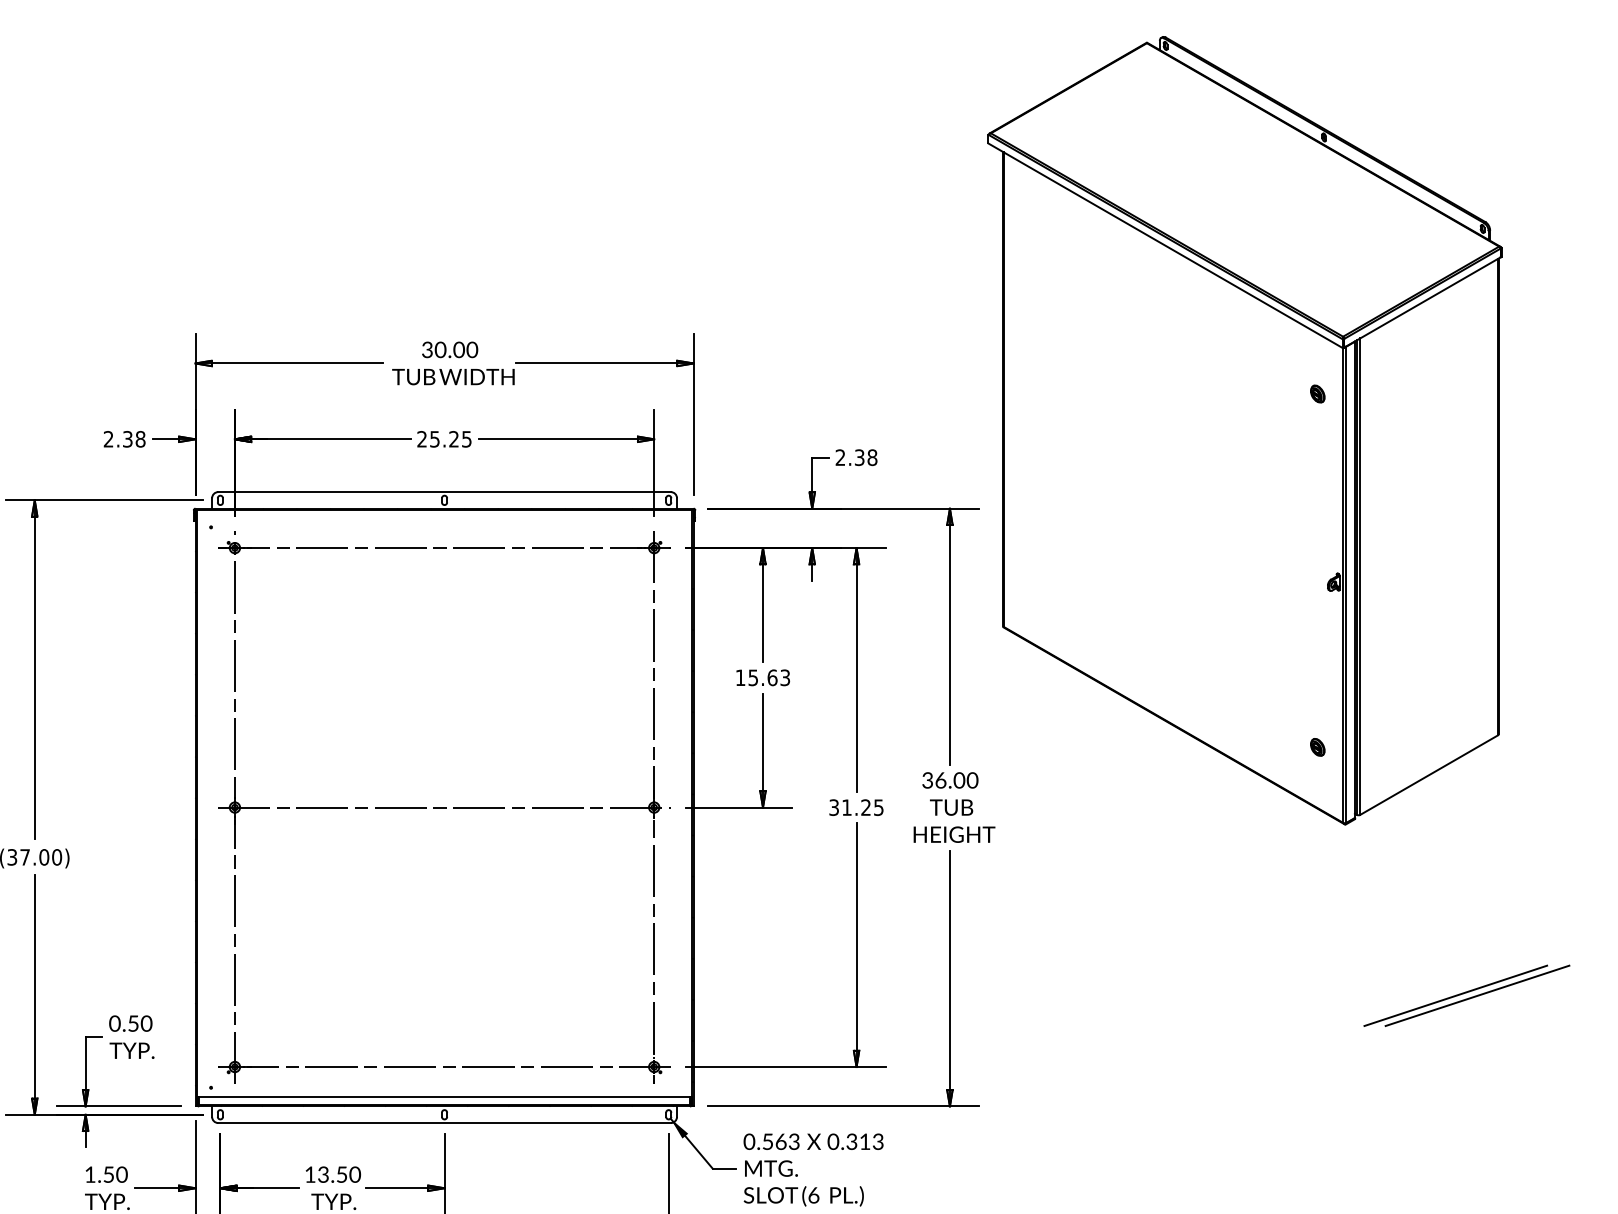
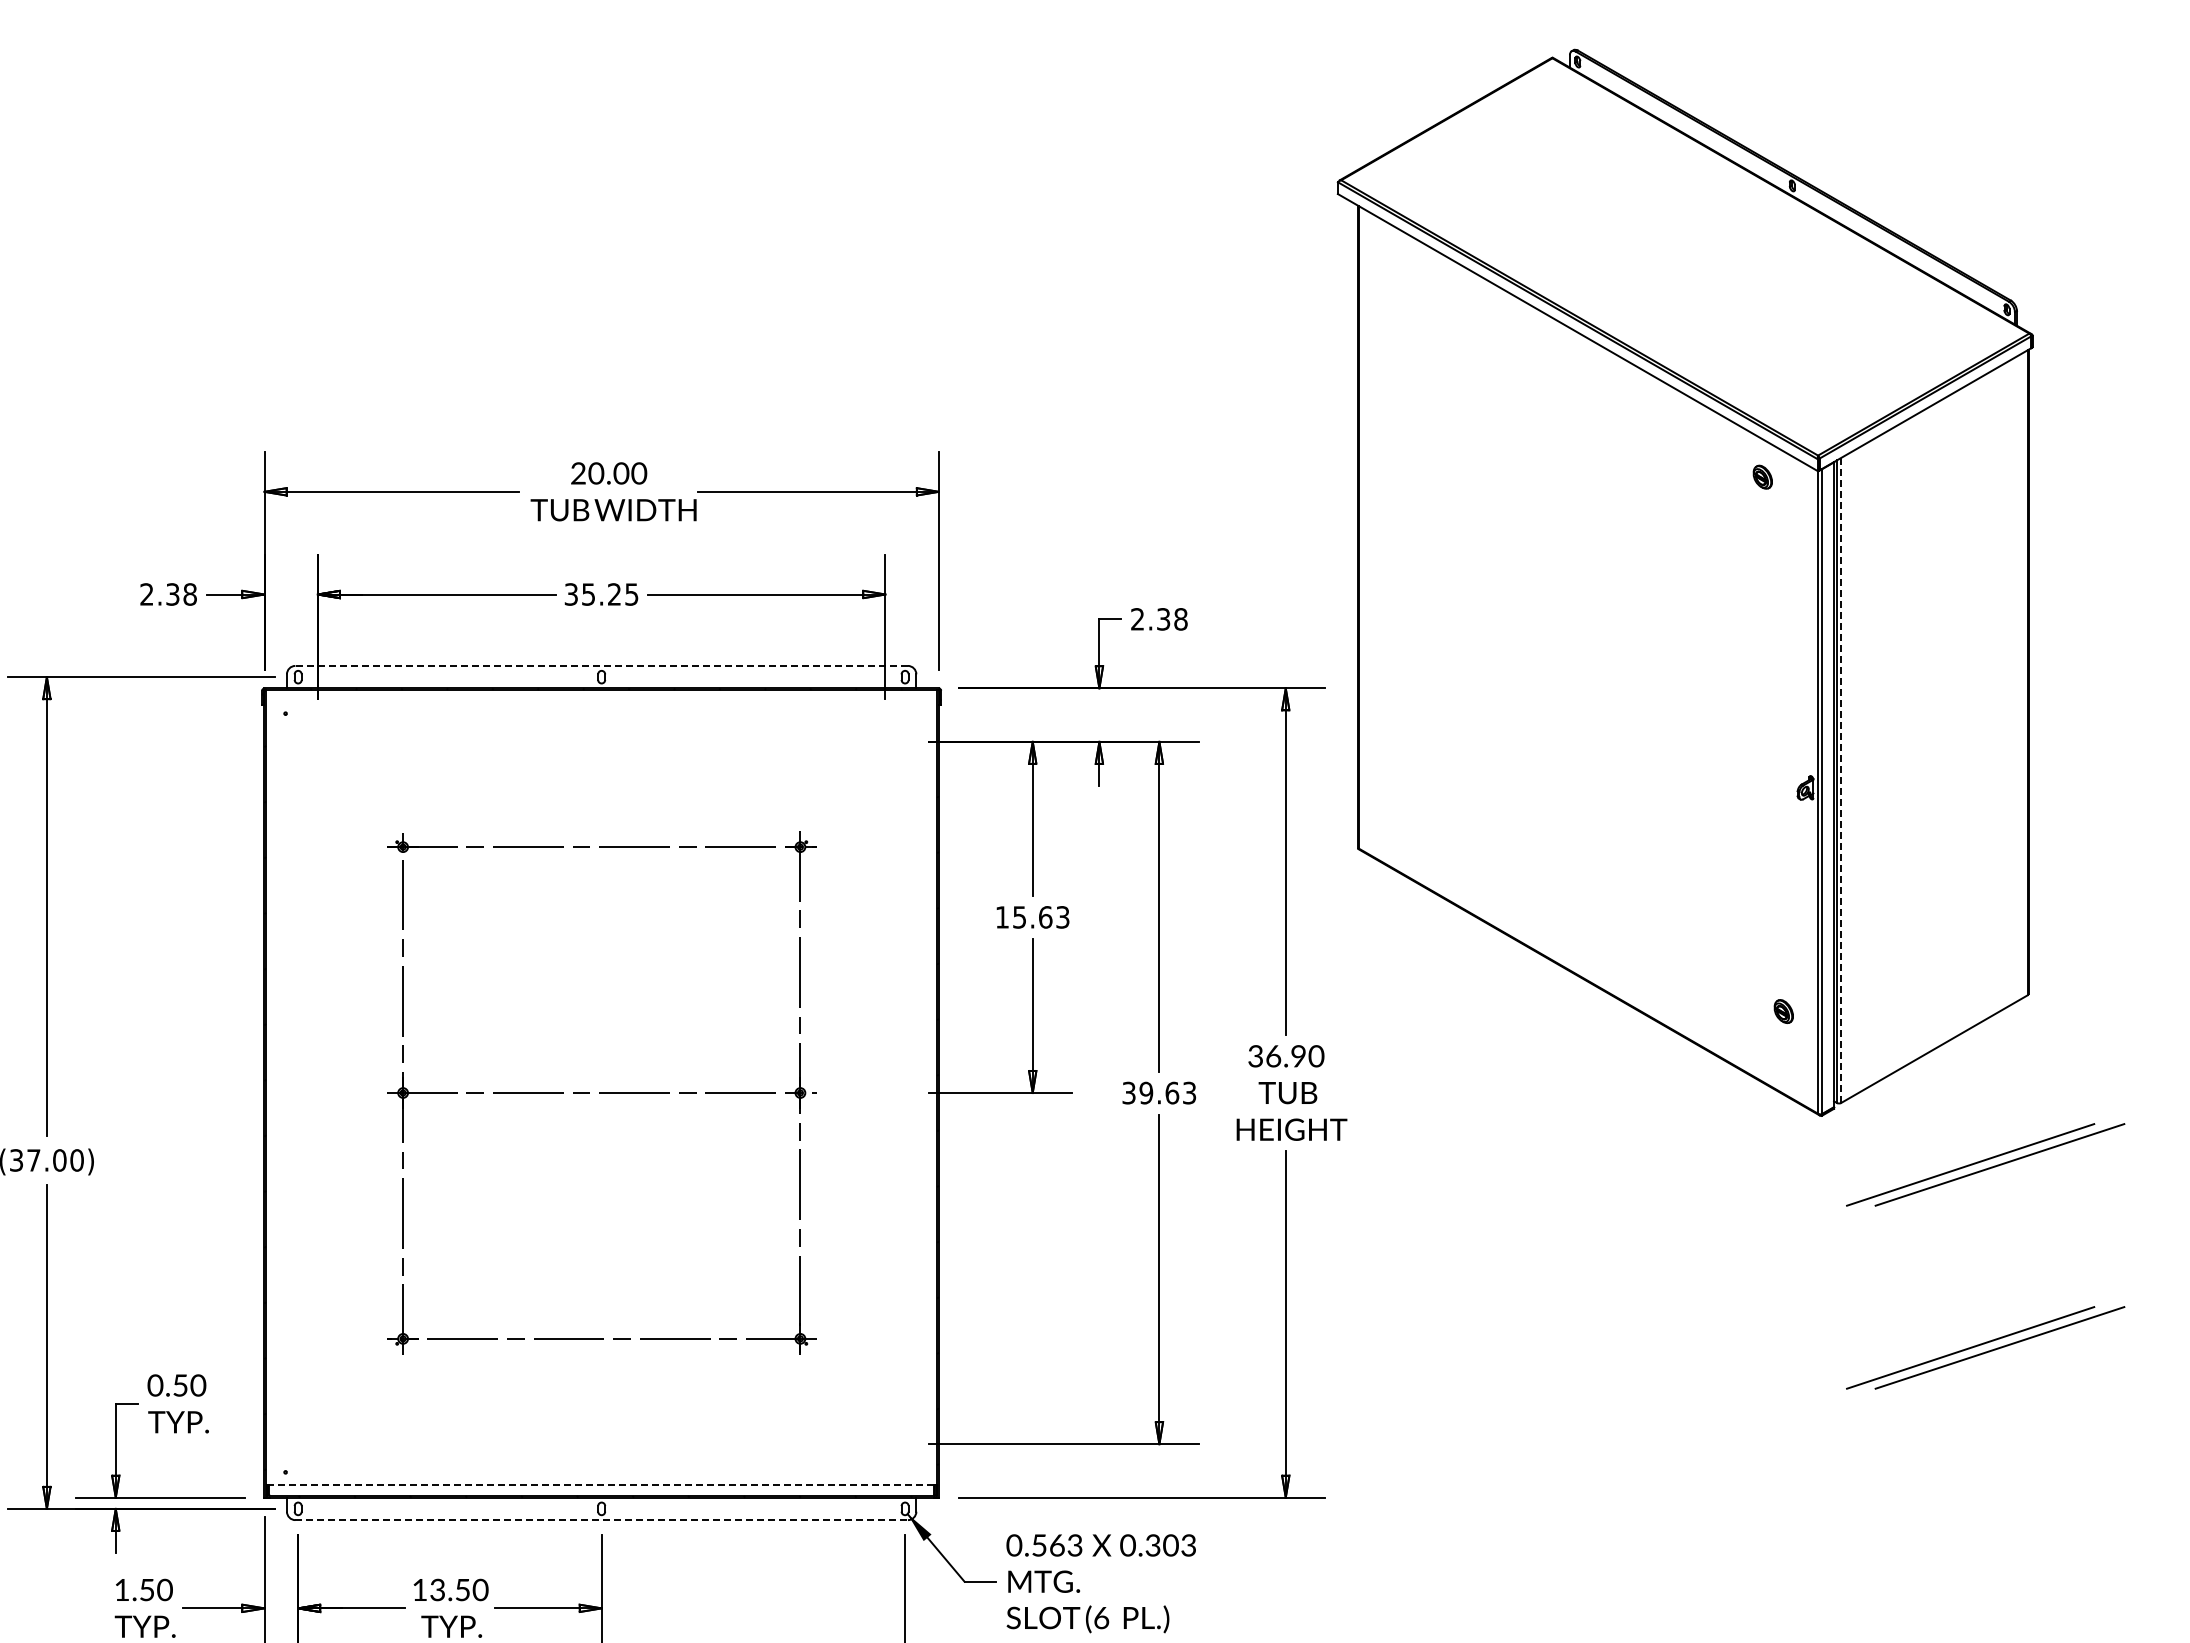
text: (427, 350) -> (578, 474), 30.00 -> 20.00
part: (1317, 393) -> (1762, 476), moved
text: (421, 439) -> (570, 594), 25.25 -> 35.25
line: (444, 491) -> (601, 665), solid -> dashed
line: (1360, 576) -> (1841, 780), solid -> dashed
text: (959, 780) -> (1298, 1056), 36.00 -> 36.90
part: (444, 807) -> (601, 1092), size x0.7
text: (862, 807) -> (1167, 1092), 31.25 -> 39.63
part: (1466, 860) -> (1985, 1164), added
line: (444, 1097) -> (601, 1485), solid -> dashed
line: (445, 1123) -> (602, 1520), solid -> dashed
text: (864, 1141) -> (1170, 1545), 0.313 -> 0.303

